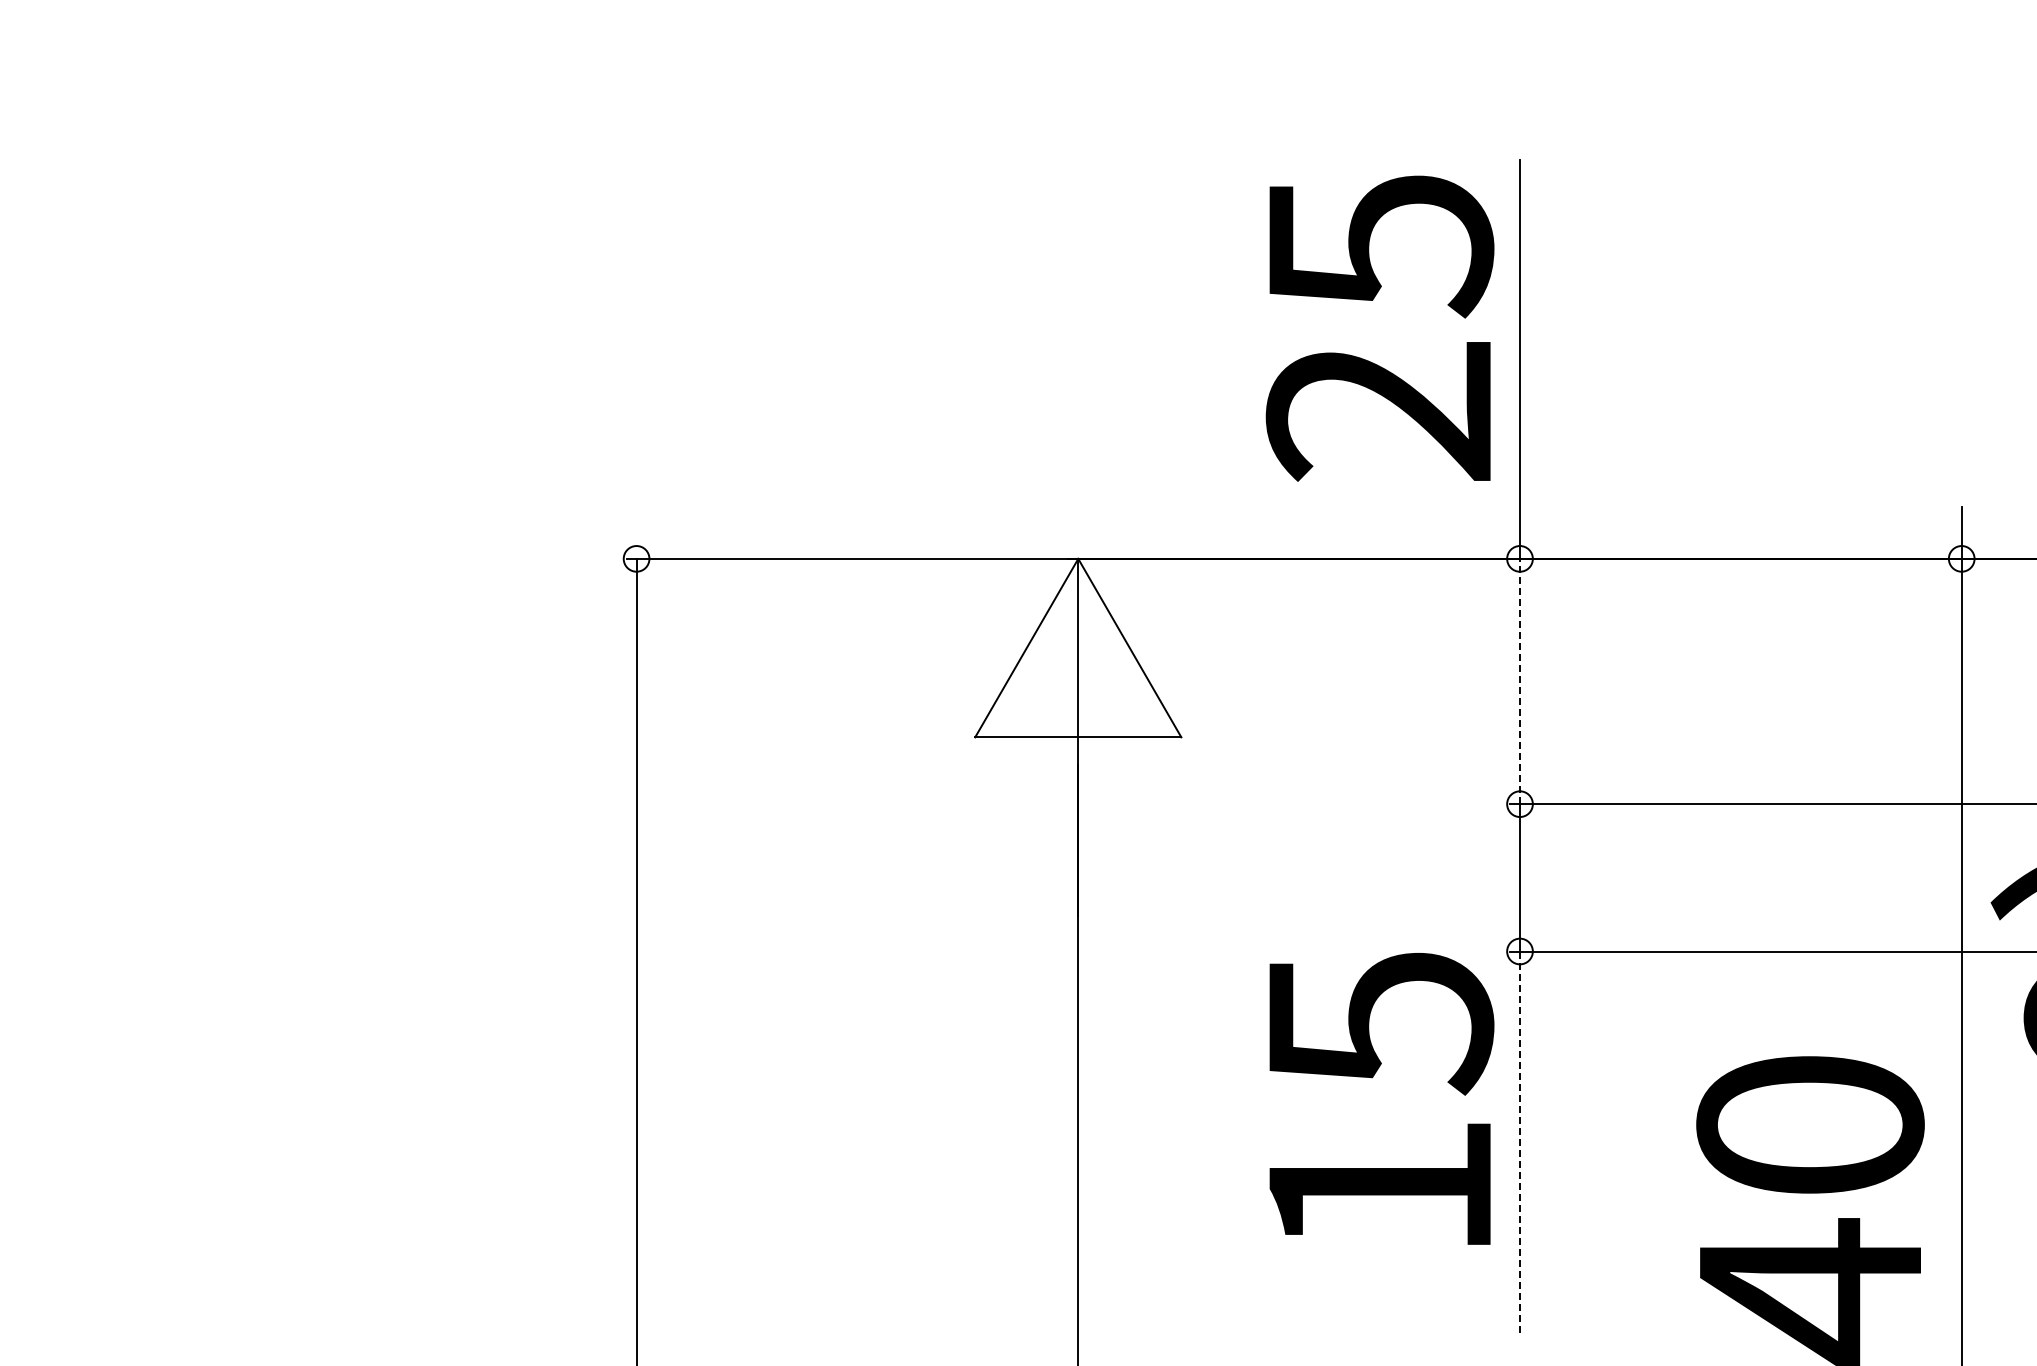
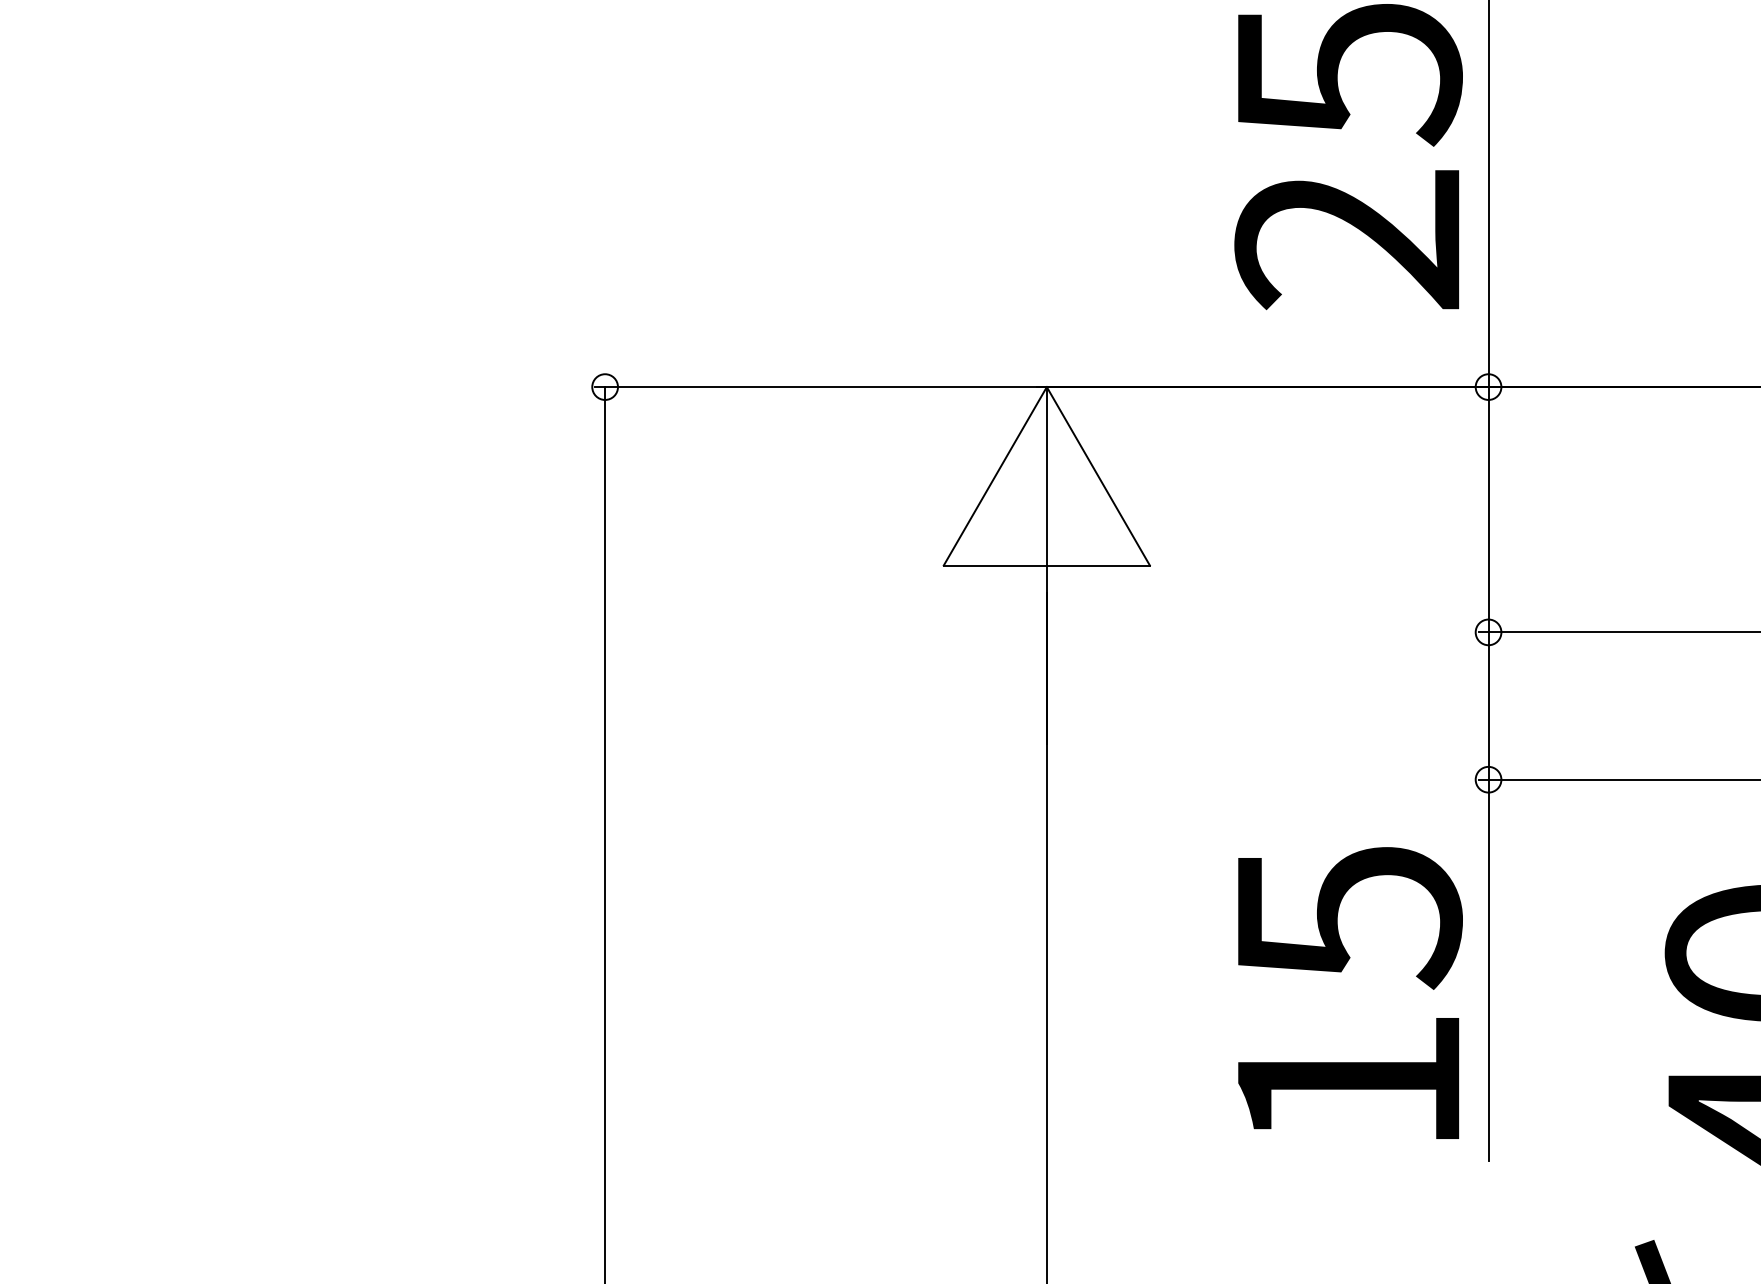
line: (1520, 681) -> (1489, 509), dashed -> solid
text: (1381, 1098) -> (1350, 992), moved
line: (1520, 1142) -> (1489, 970), dashed -> solid

